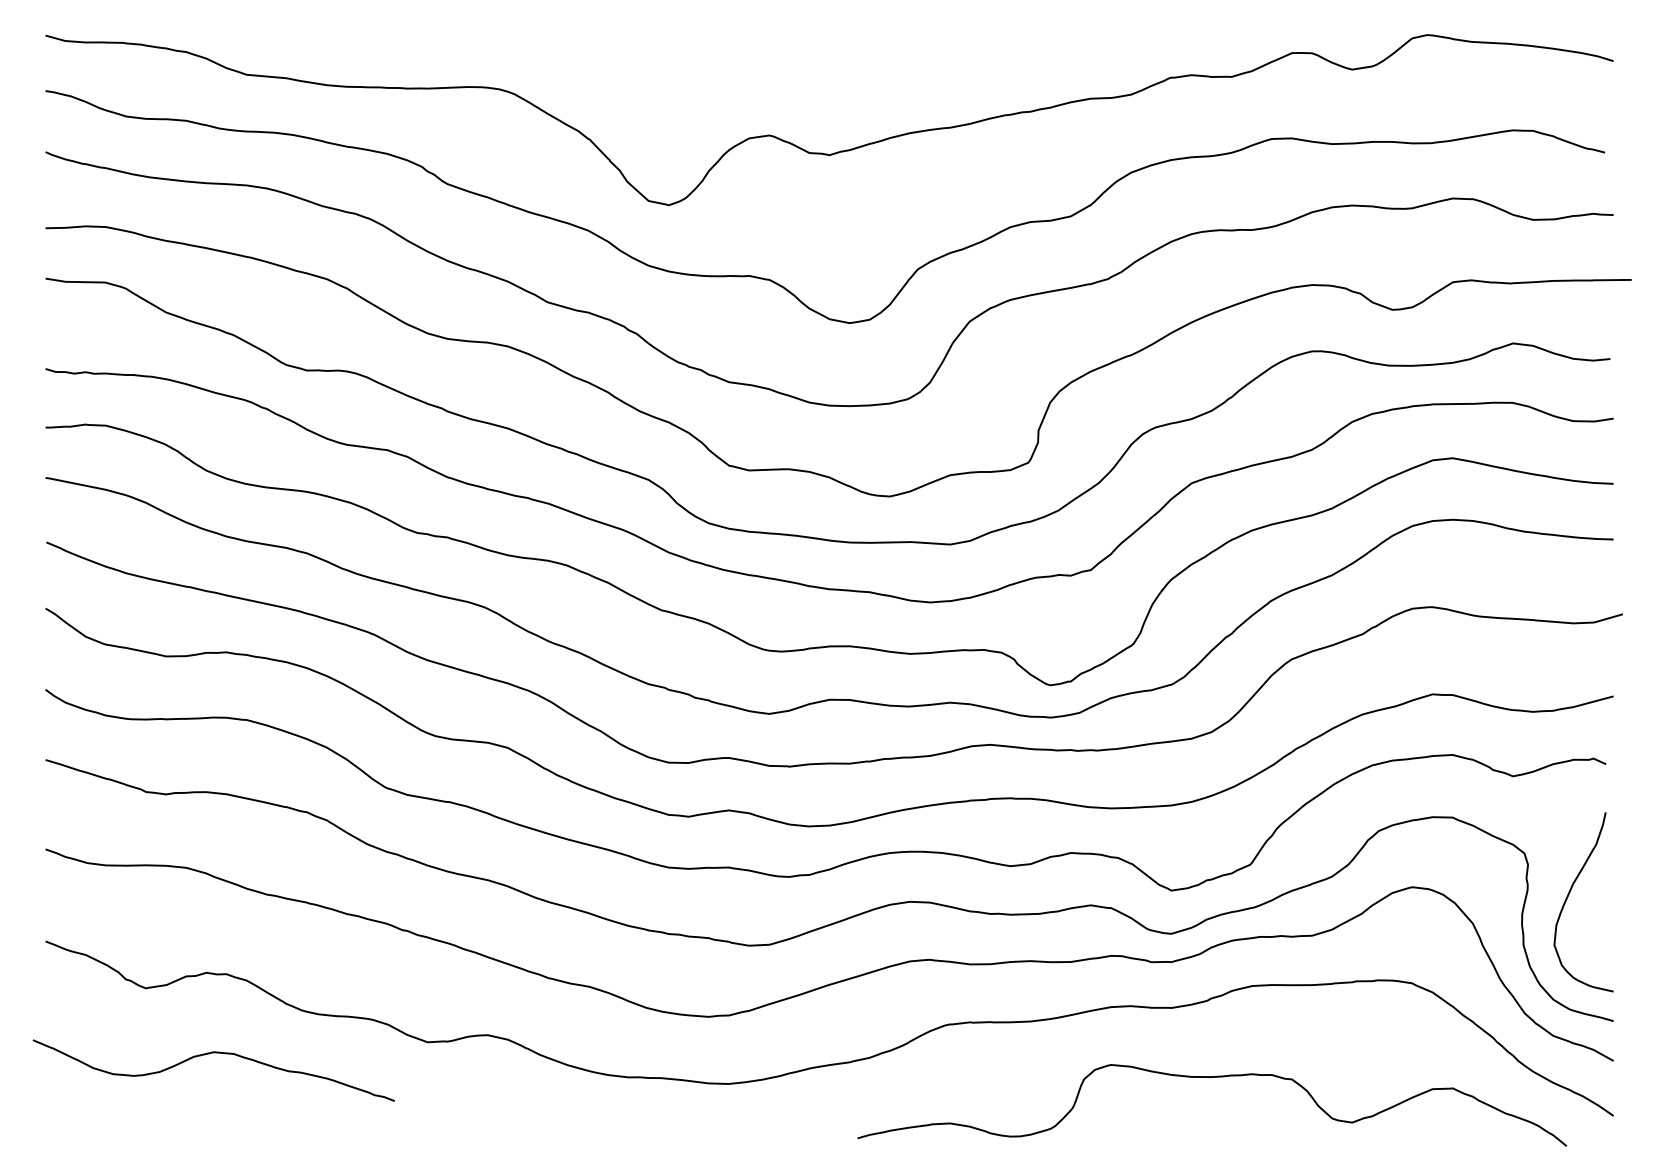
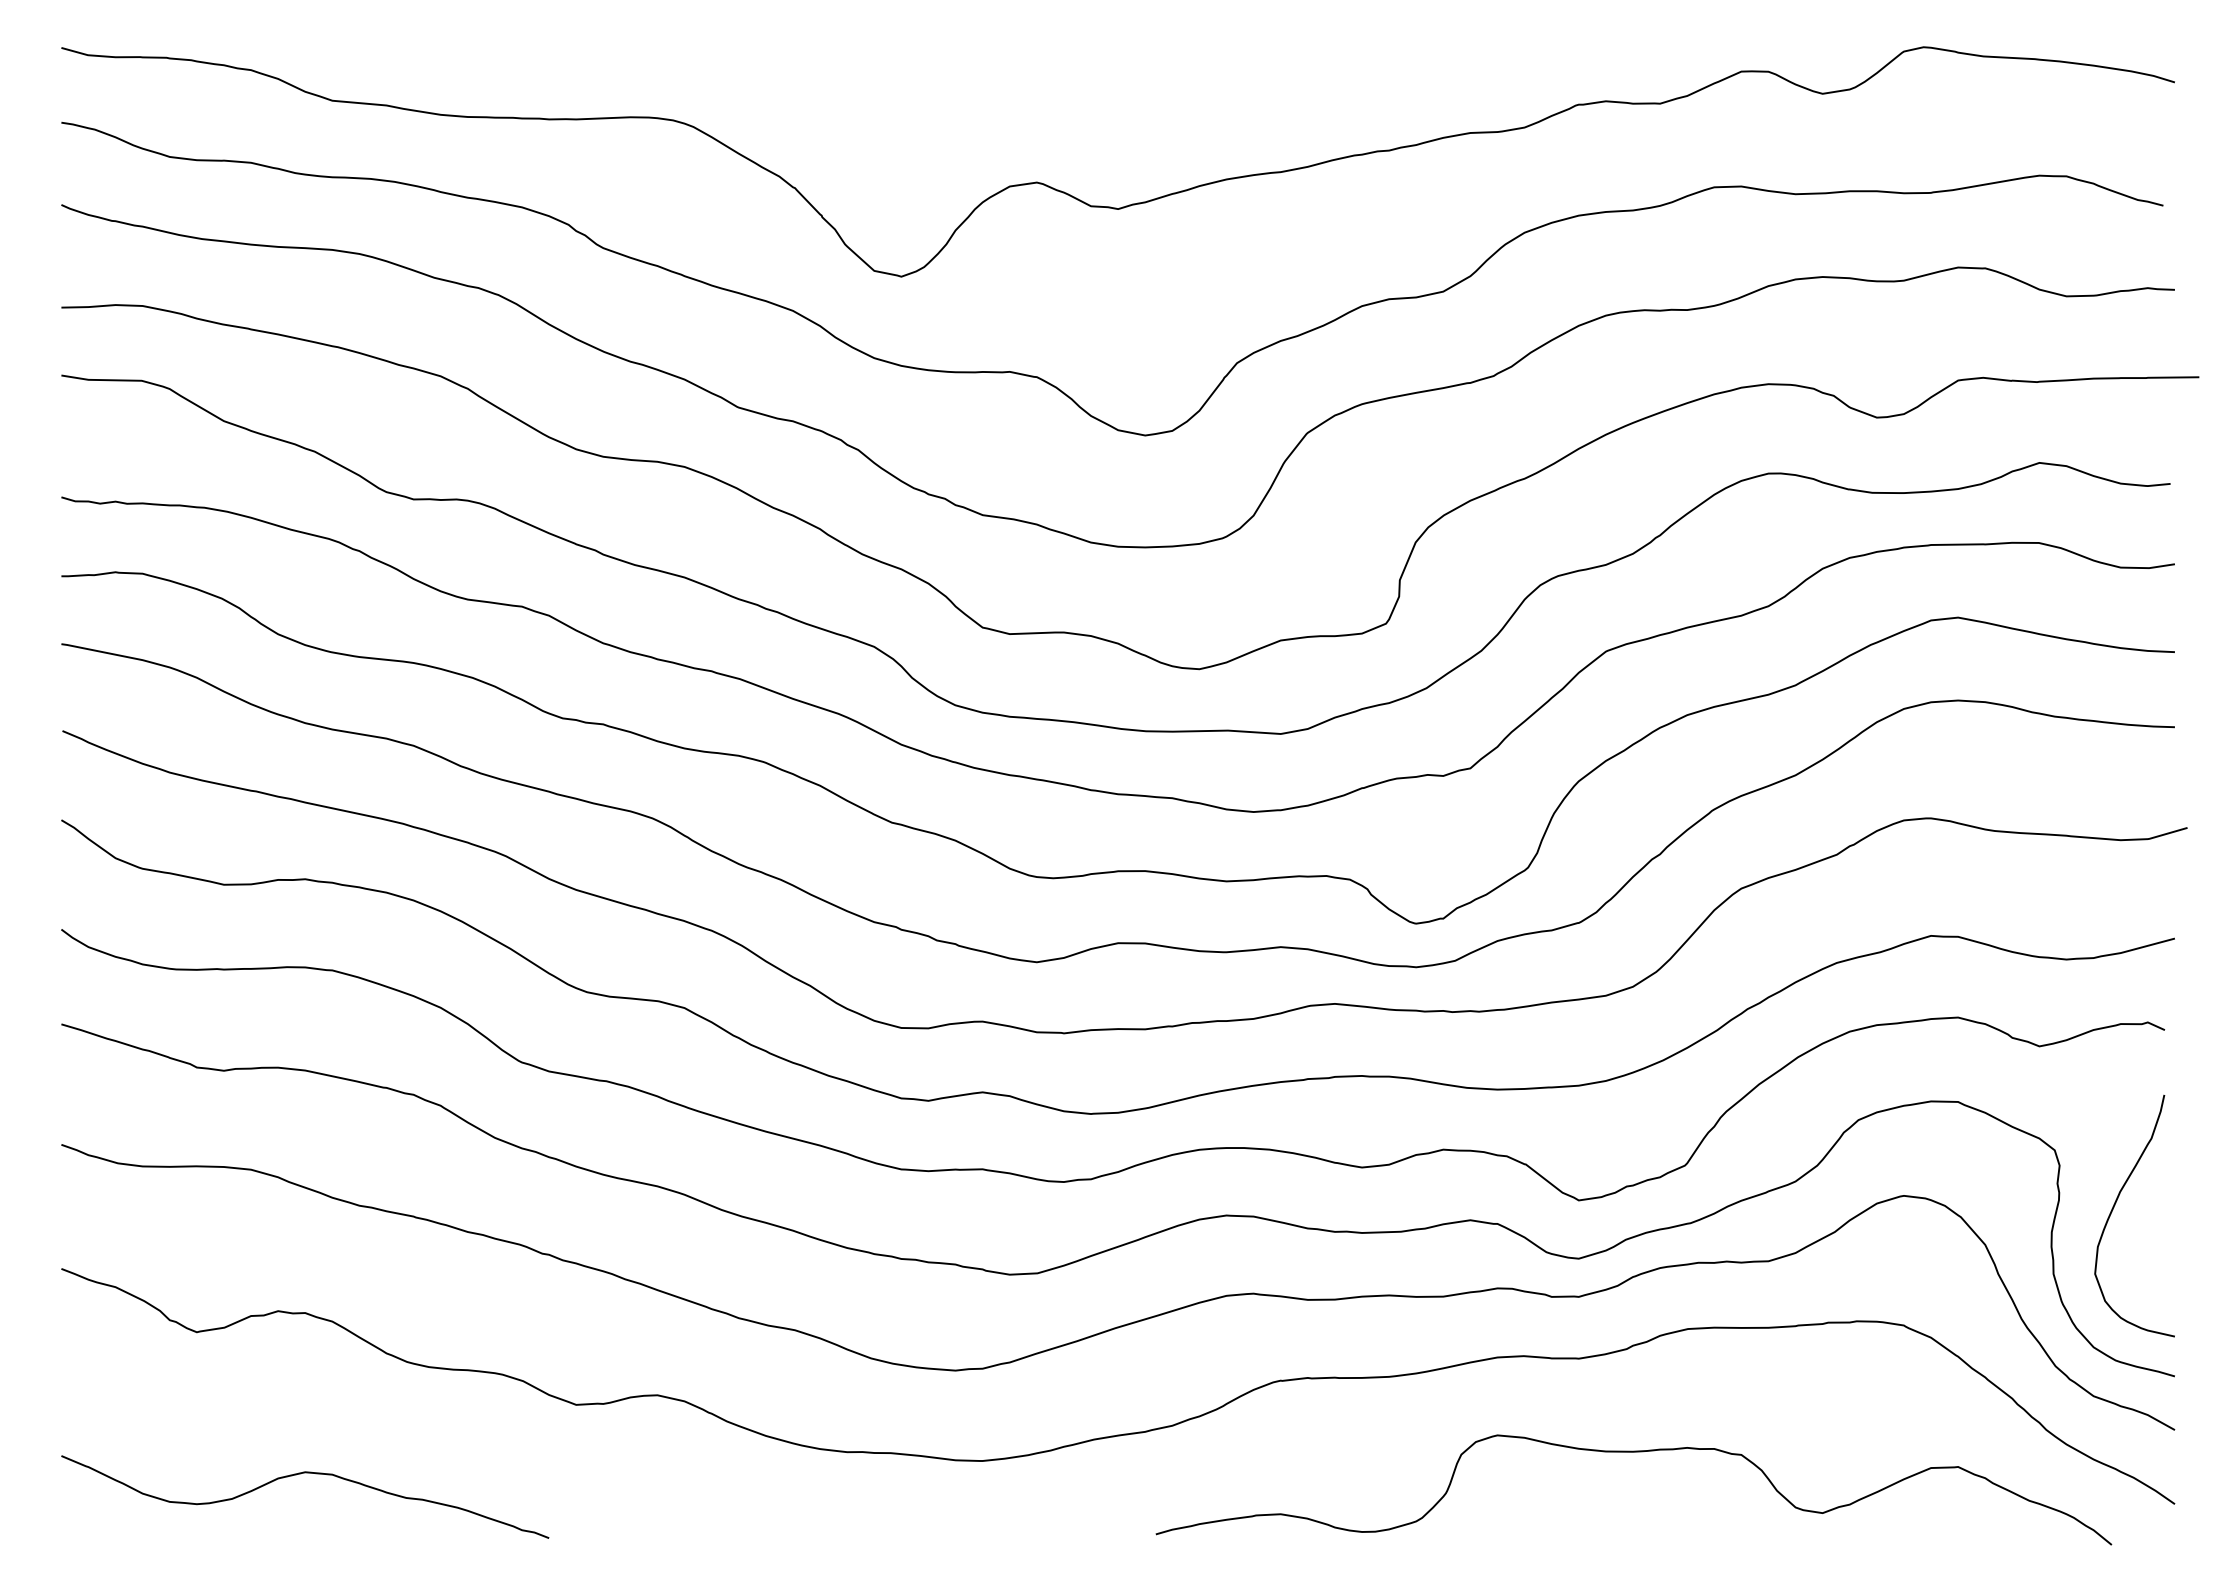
curve: (210, 1053) -> (300, 1474), moved

